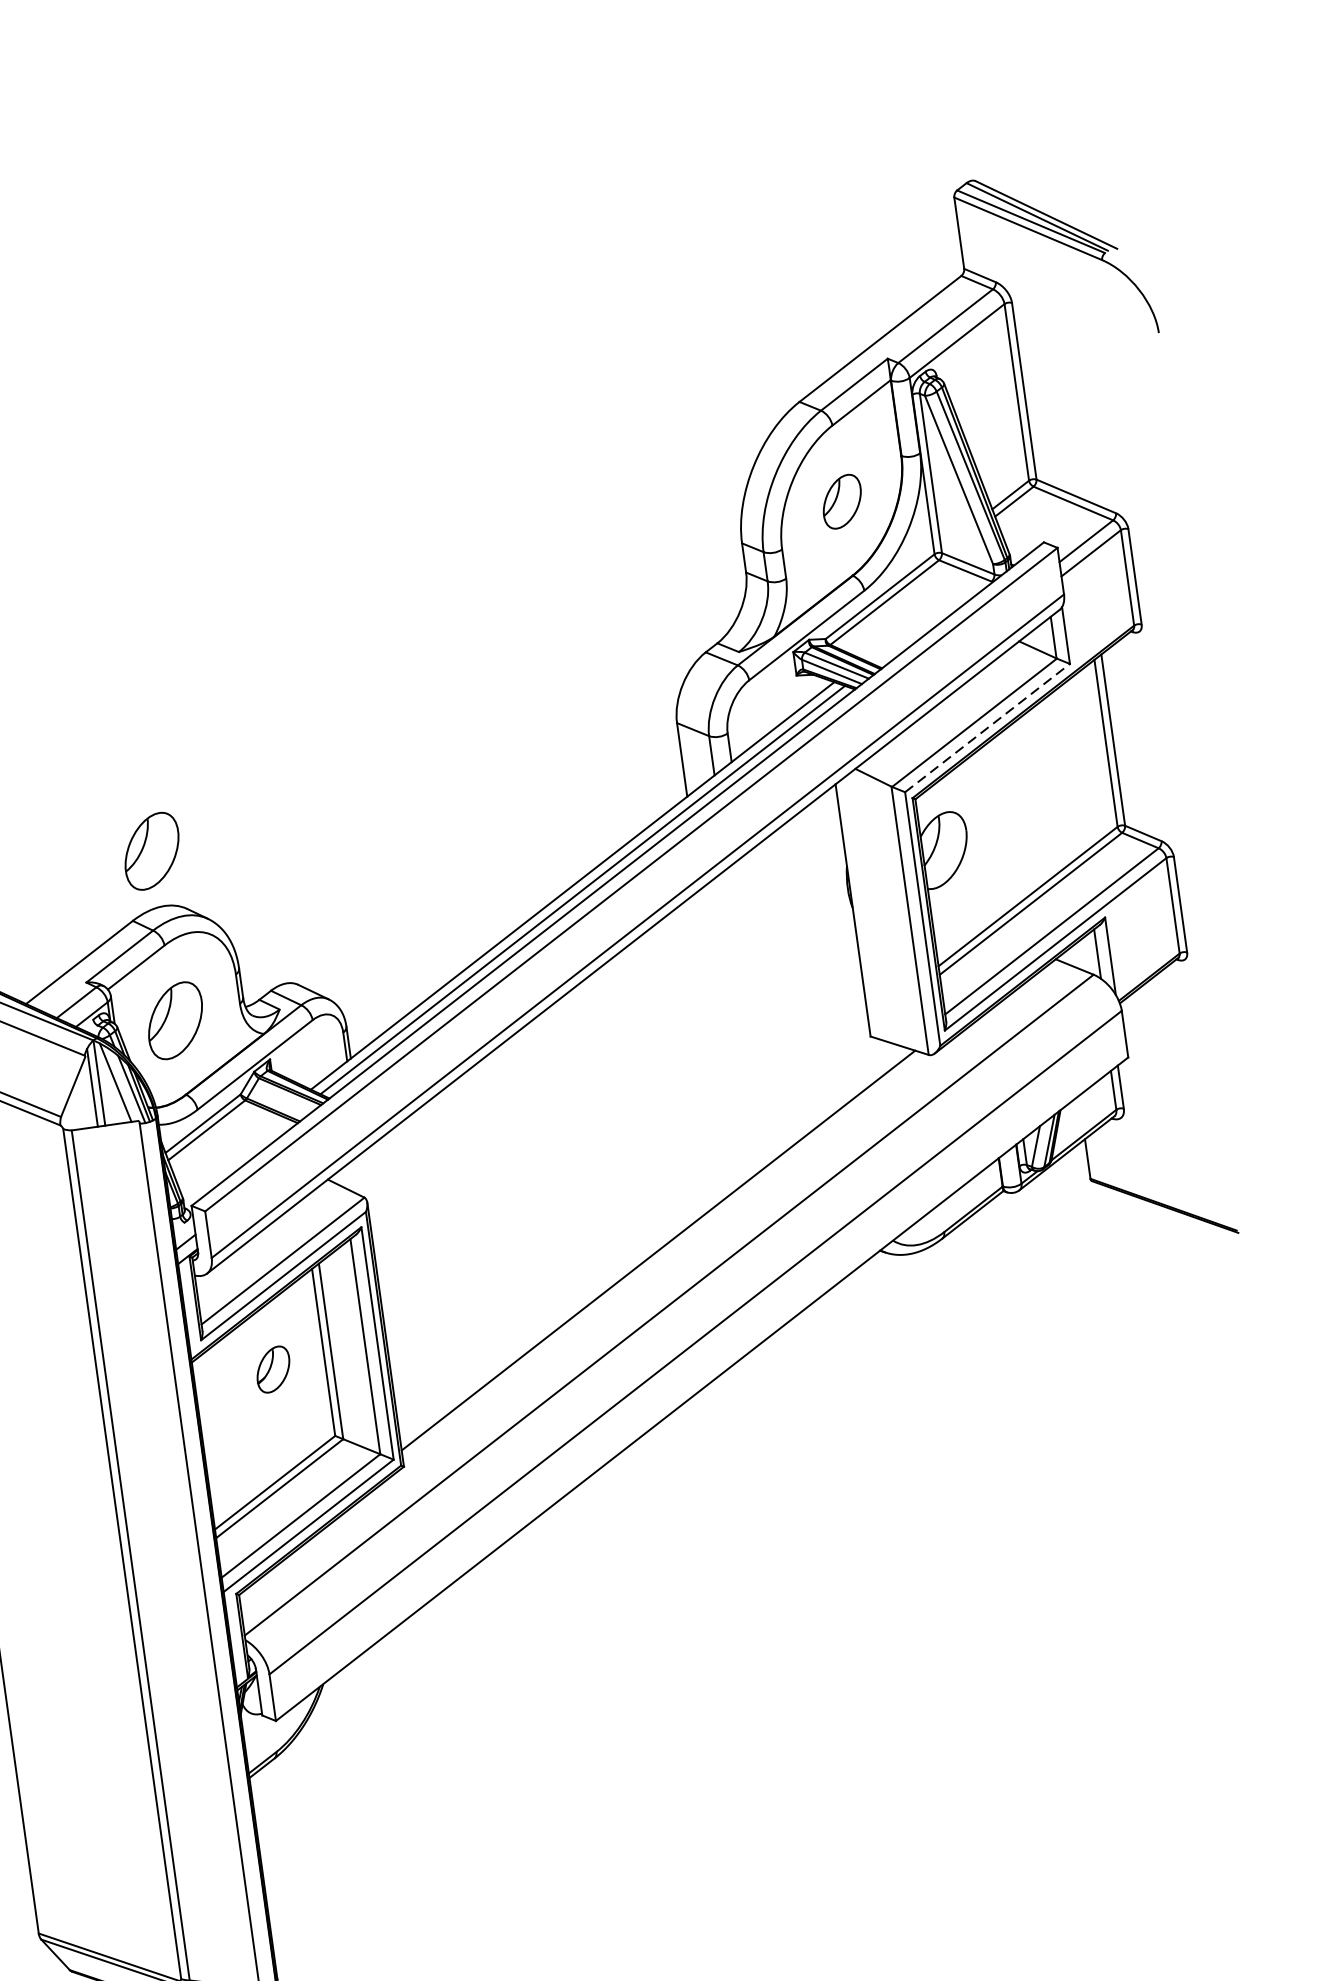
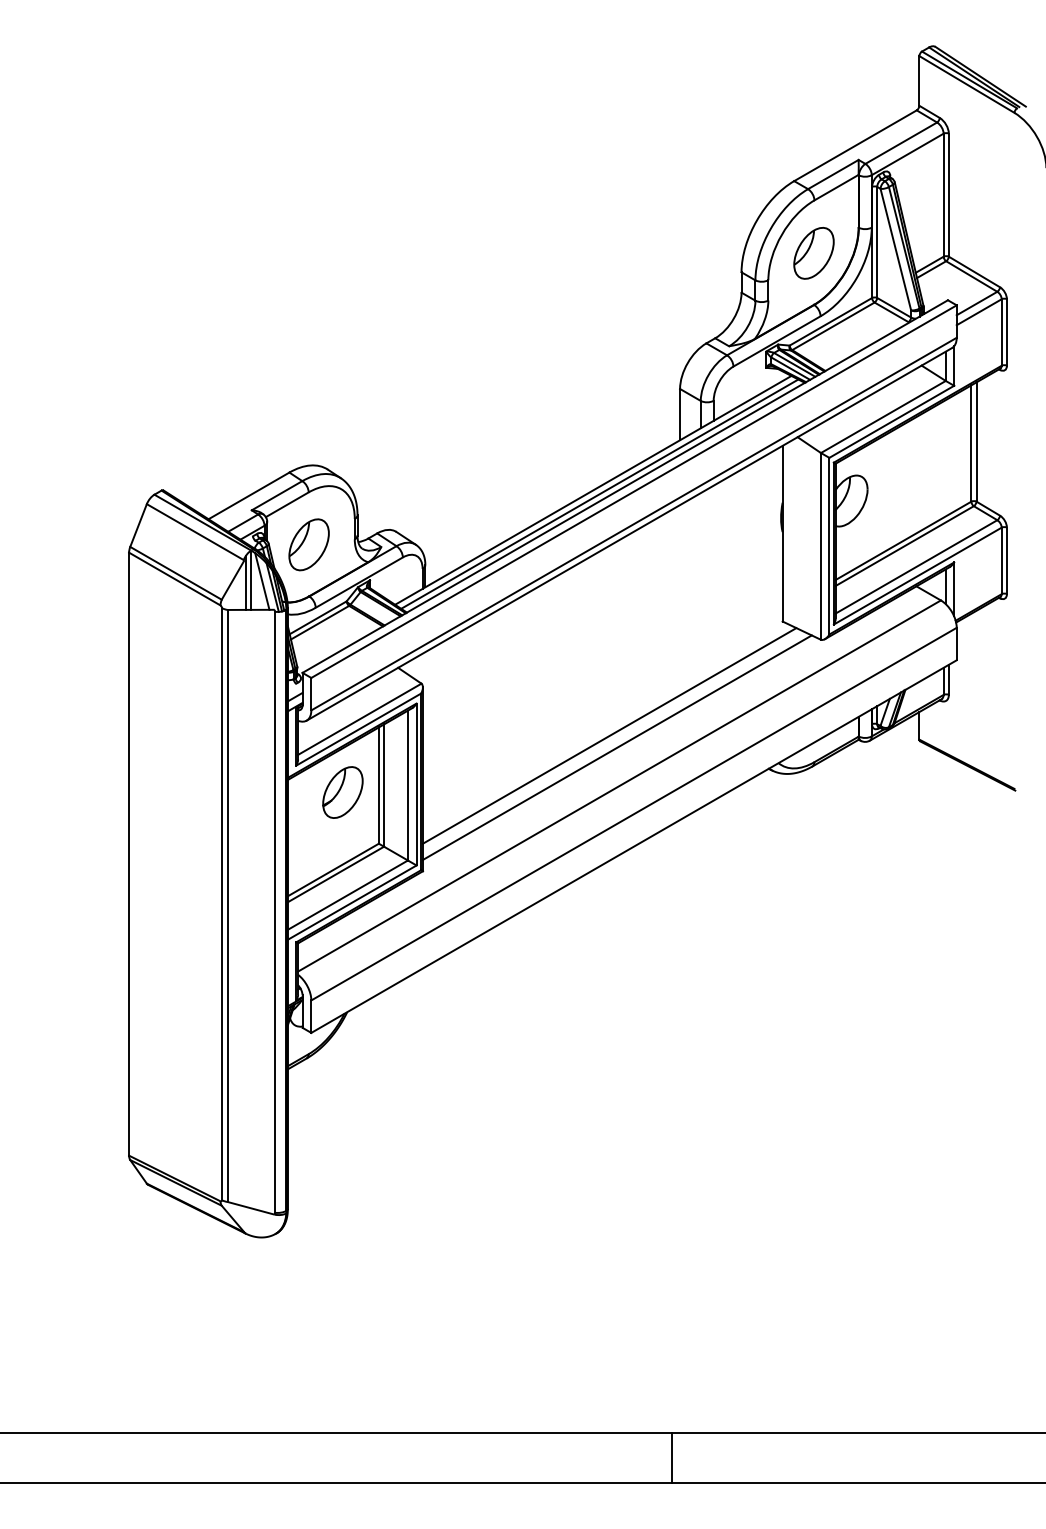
part: (841, 502) -> (813, 253), size x1.43
line: (988, 727) -> (892, 421), dashed -> solid
part: (151, 850) -> (308, 426), removed
line: (644, 1234) -> (609, 735), added
part: (272, 1369) -> (342, 792), size x1.67

